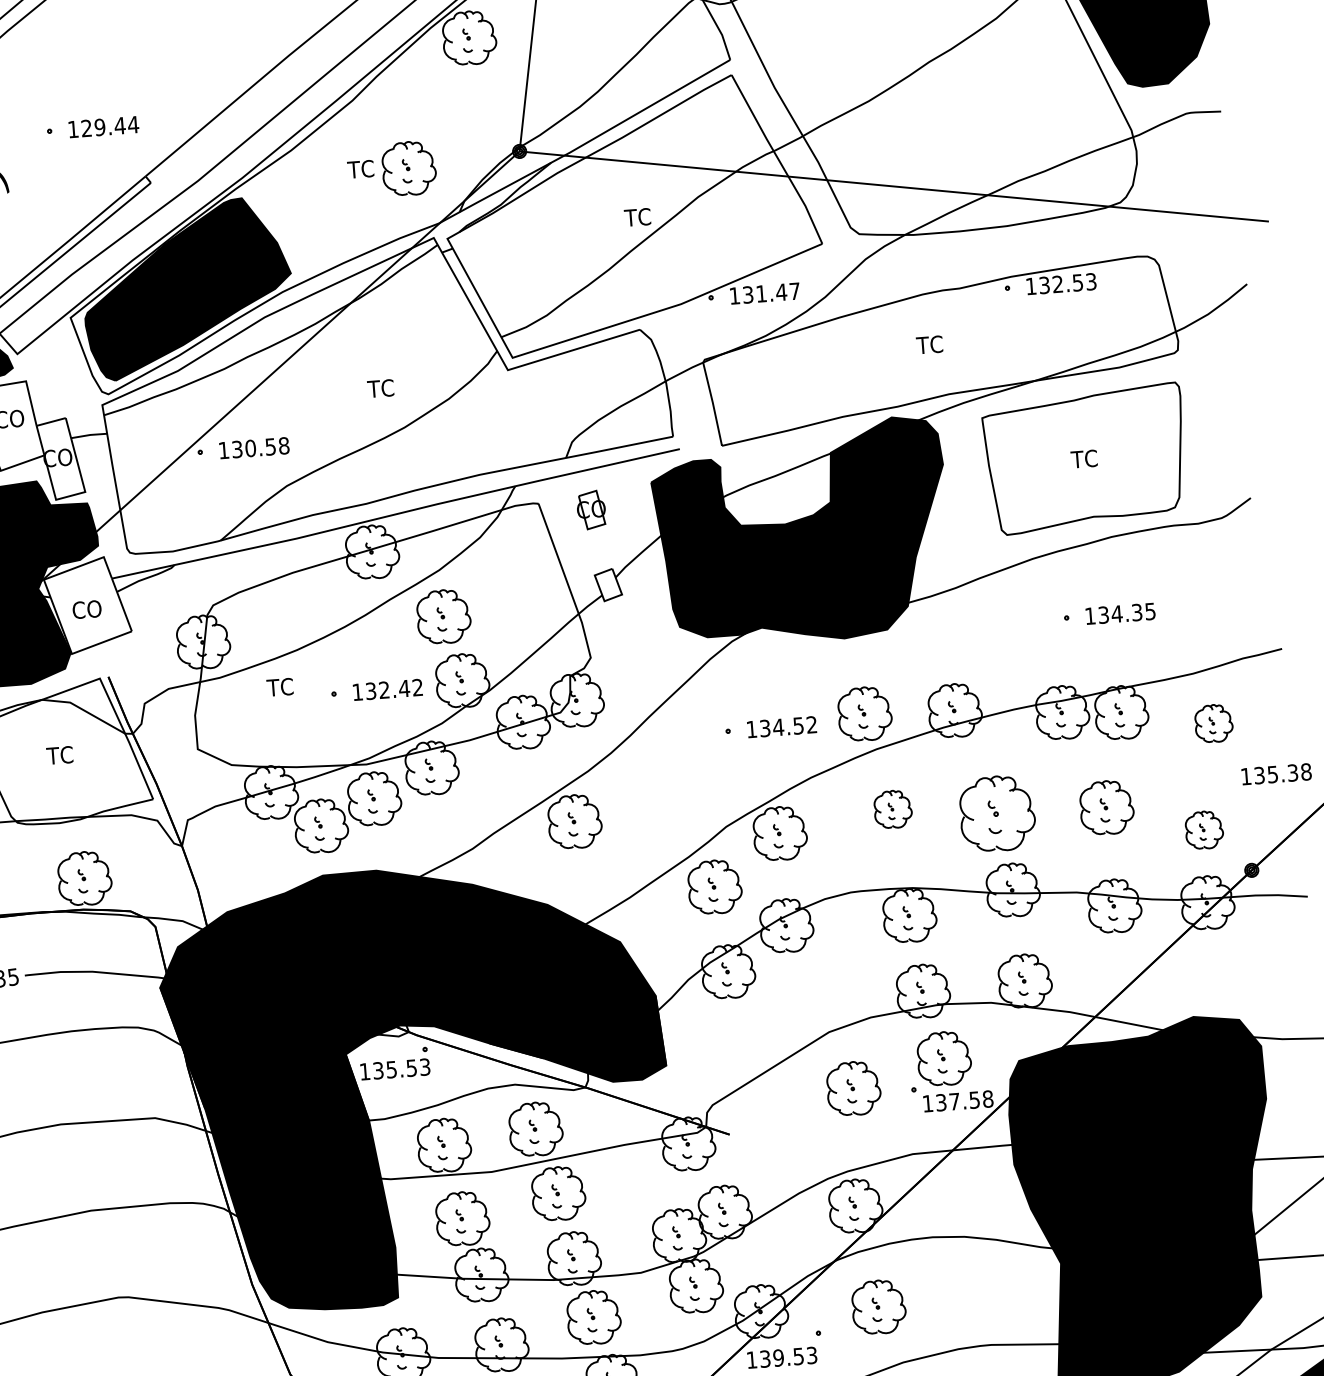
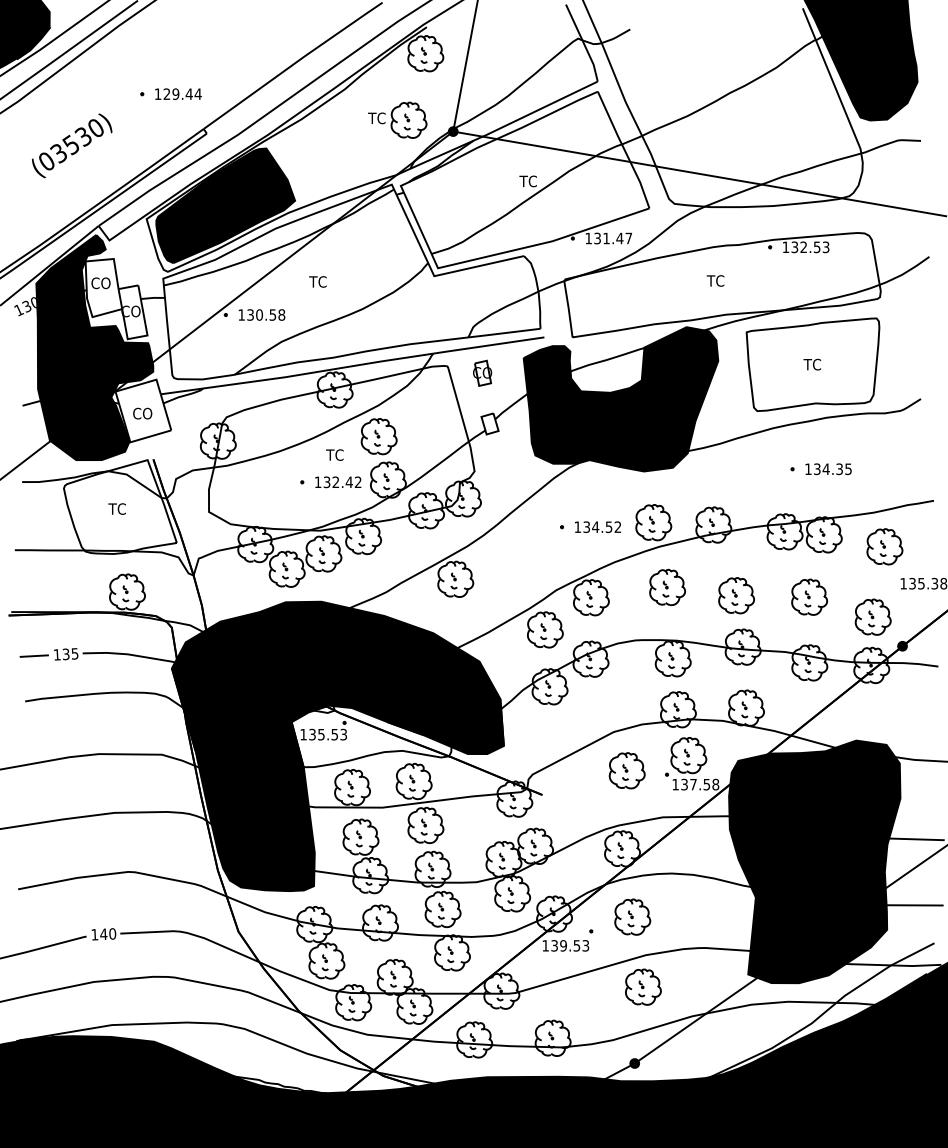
part: (391, 168) -> (397, 119), moved
text: (380, 387) -> (317, 281), moved
text: (279, 686) -> (334, 454), moved
part: (1213, 723) -> (884, 546), size x1.43
part: (893, 809) -> (667, 587), size x1.43
part: (997, 813) -> (736, 595), size x0.71
part: (1203, 829) -> (872, 616), size x1.43

